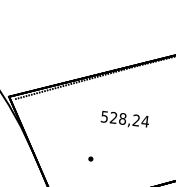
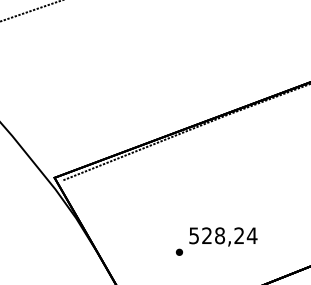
text: (125, 119) -> (223, 236), moved

